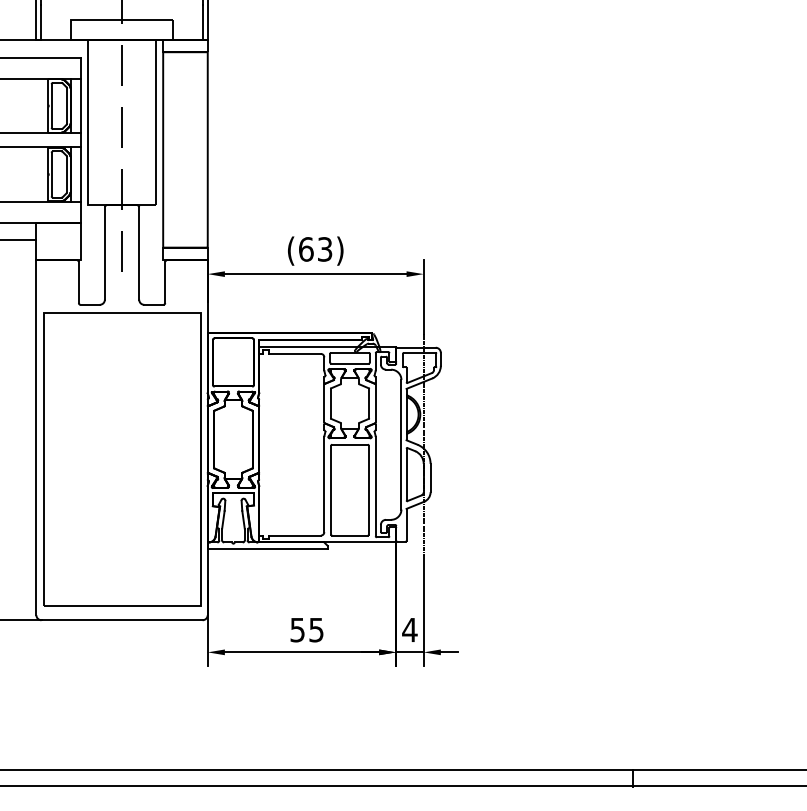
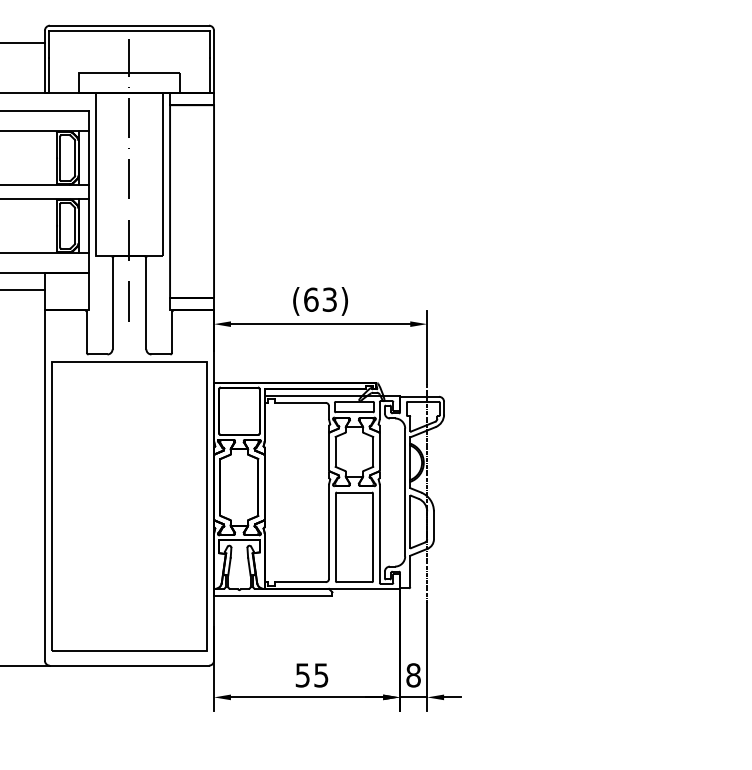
text: (409, 629) -> (413, 674), 4 -> 8

